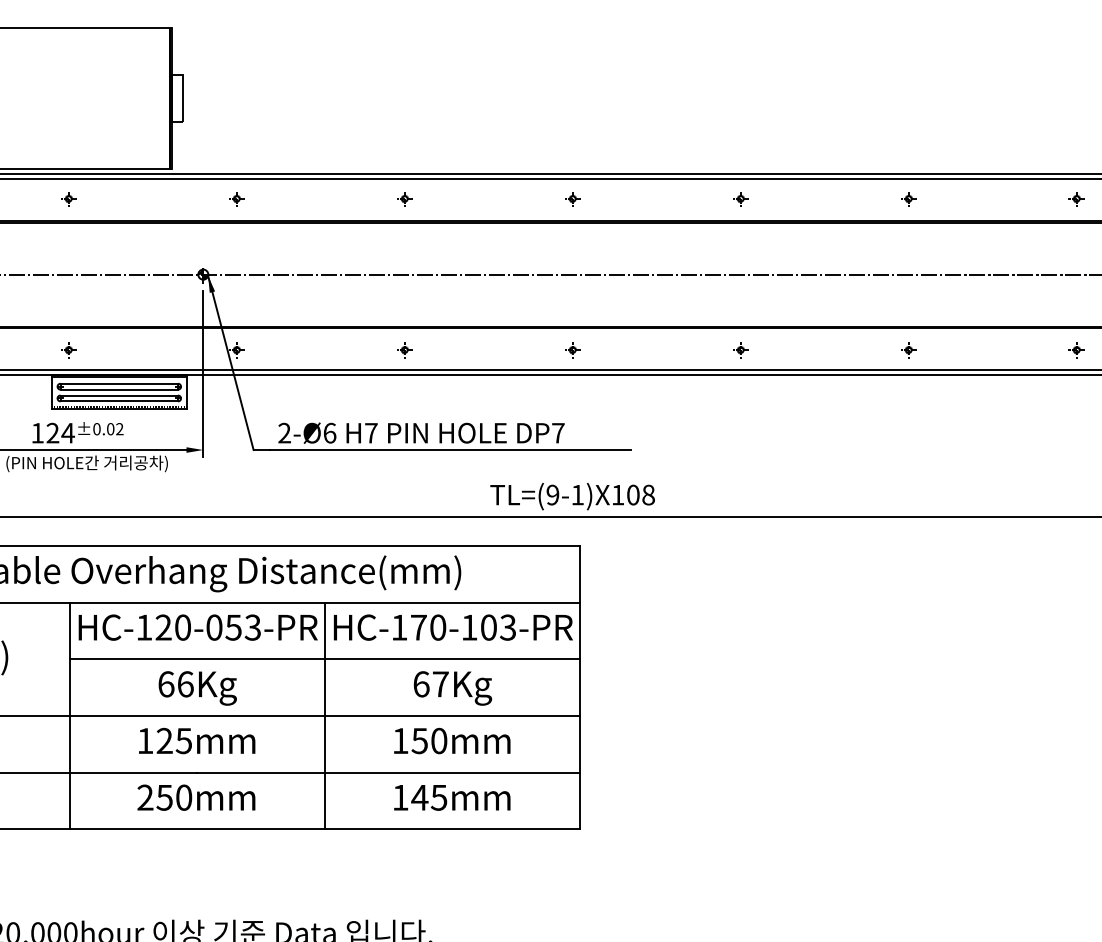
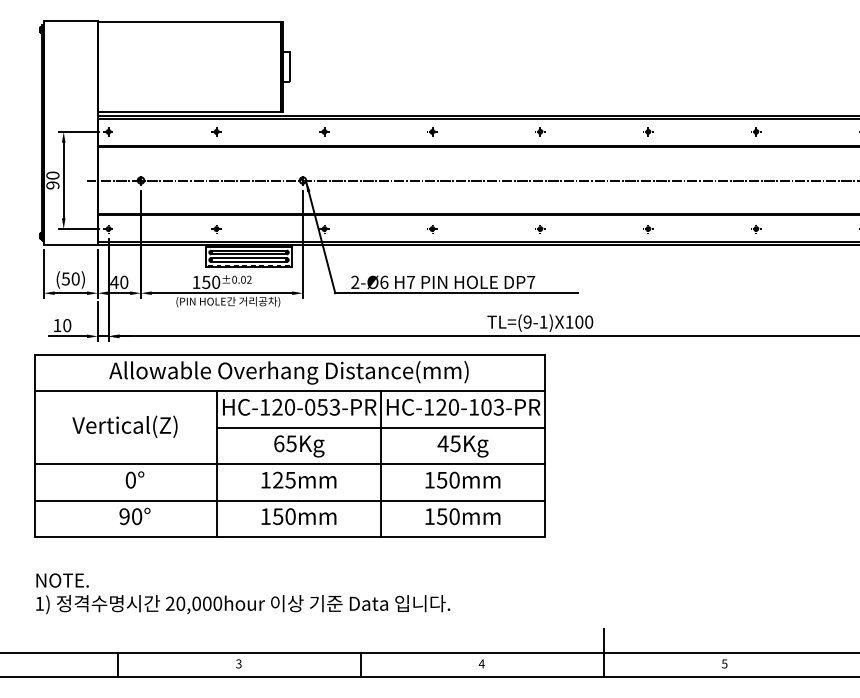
text: (60, 433) -> (211, 282), 124 -> 150
text: (649, 495) -> (589, 322), TL=(9-1)X108 -> TL=(9-1)X100
text: (418, 626) -> (441, 406), HC-170-103-PR -> HC-120-103-PR
text: (185, 683) -> (291, 443), 66Kg -> 65Kg
text: (429, 683) -> (448, 443), 67Kg -> 45Kg
text: (144, 797) -> (265, 516), 250mm -> 150mm
text: (428, 797) -> (447, 516), 145mm -> 150mm

